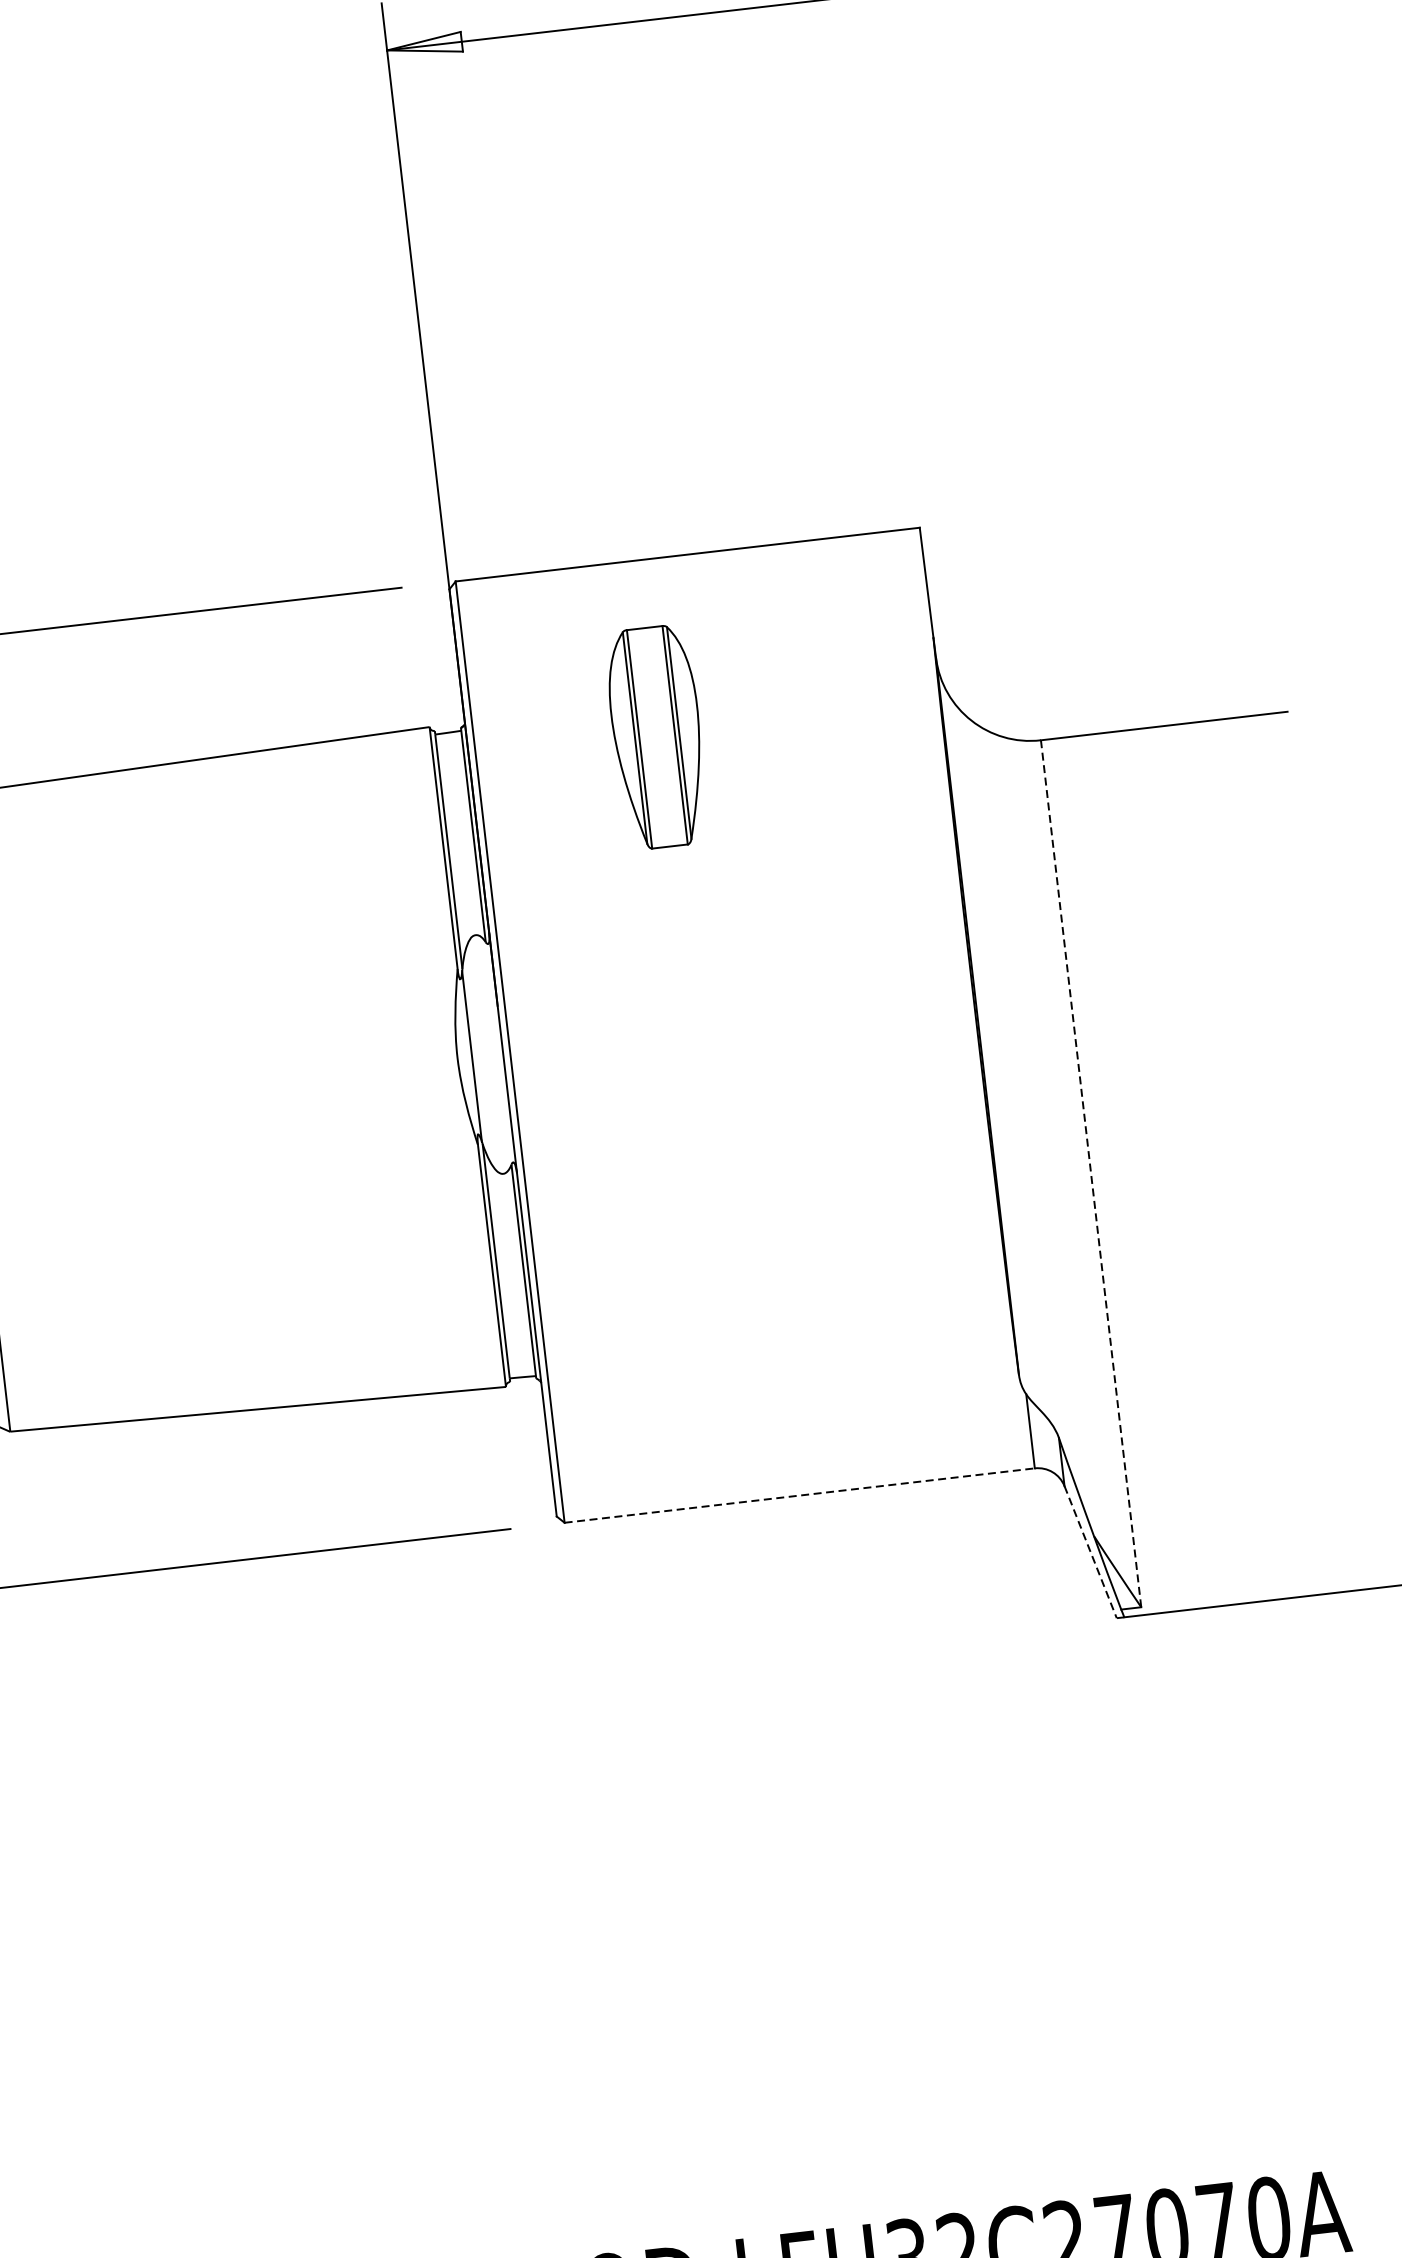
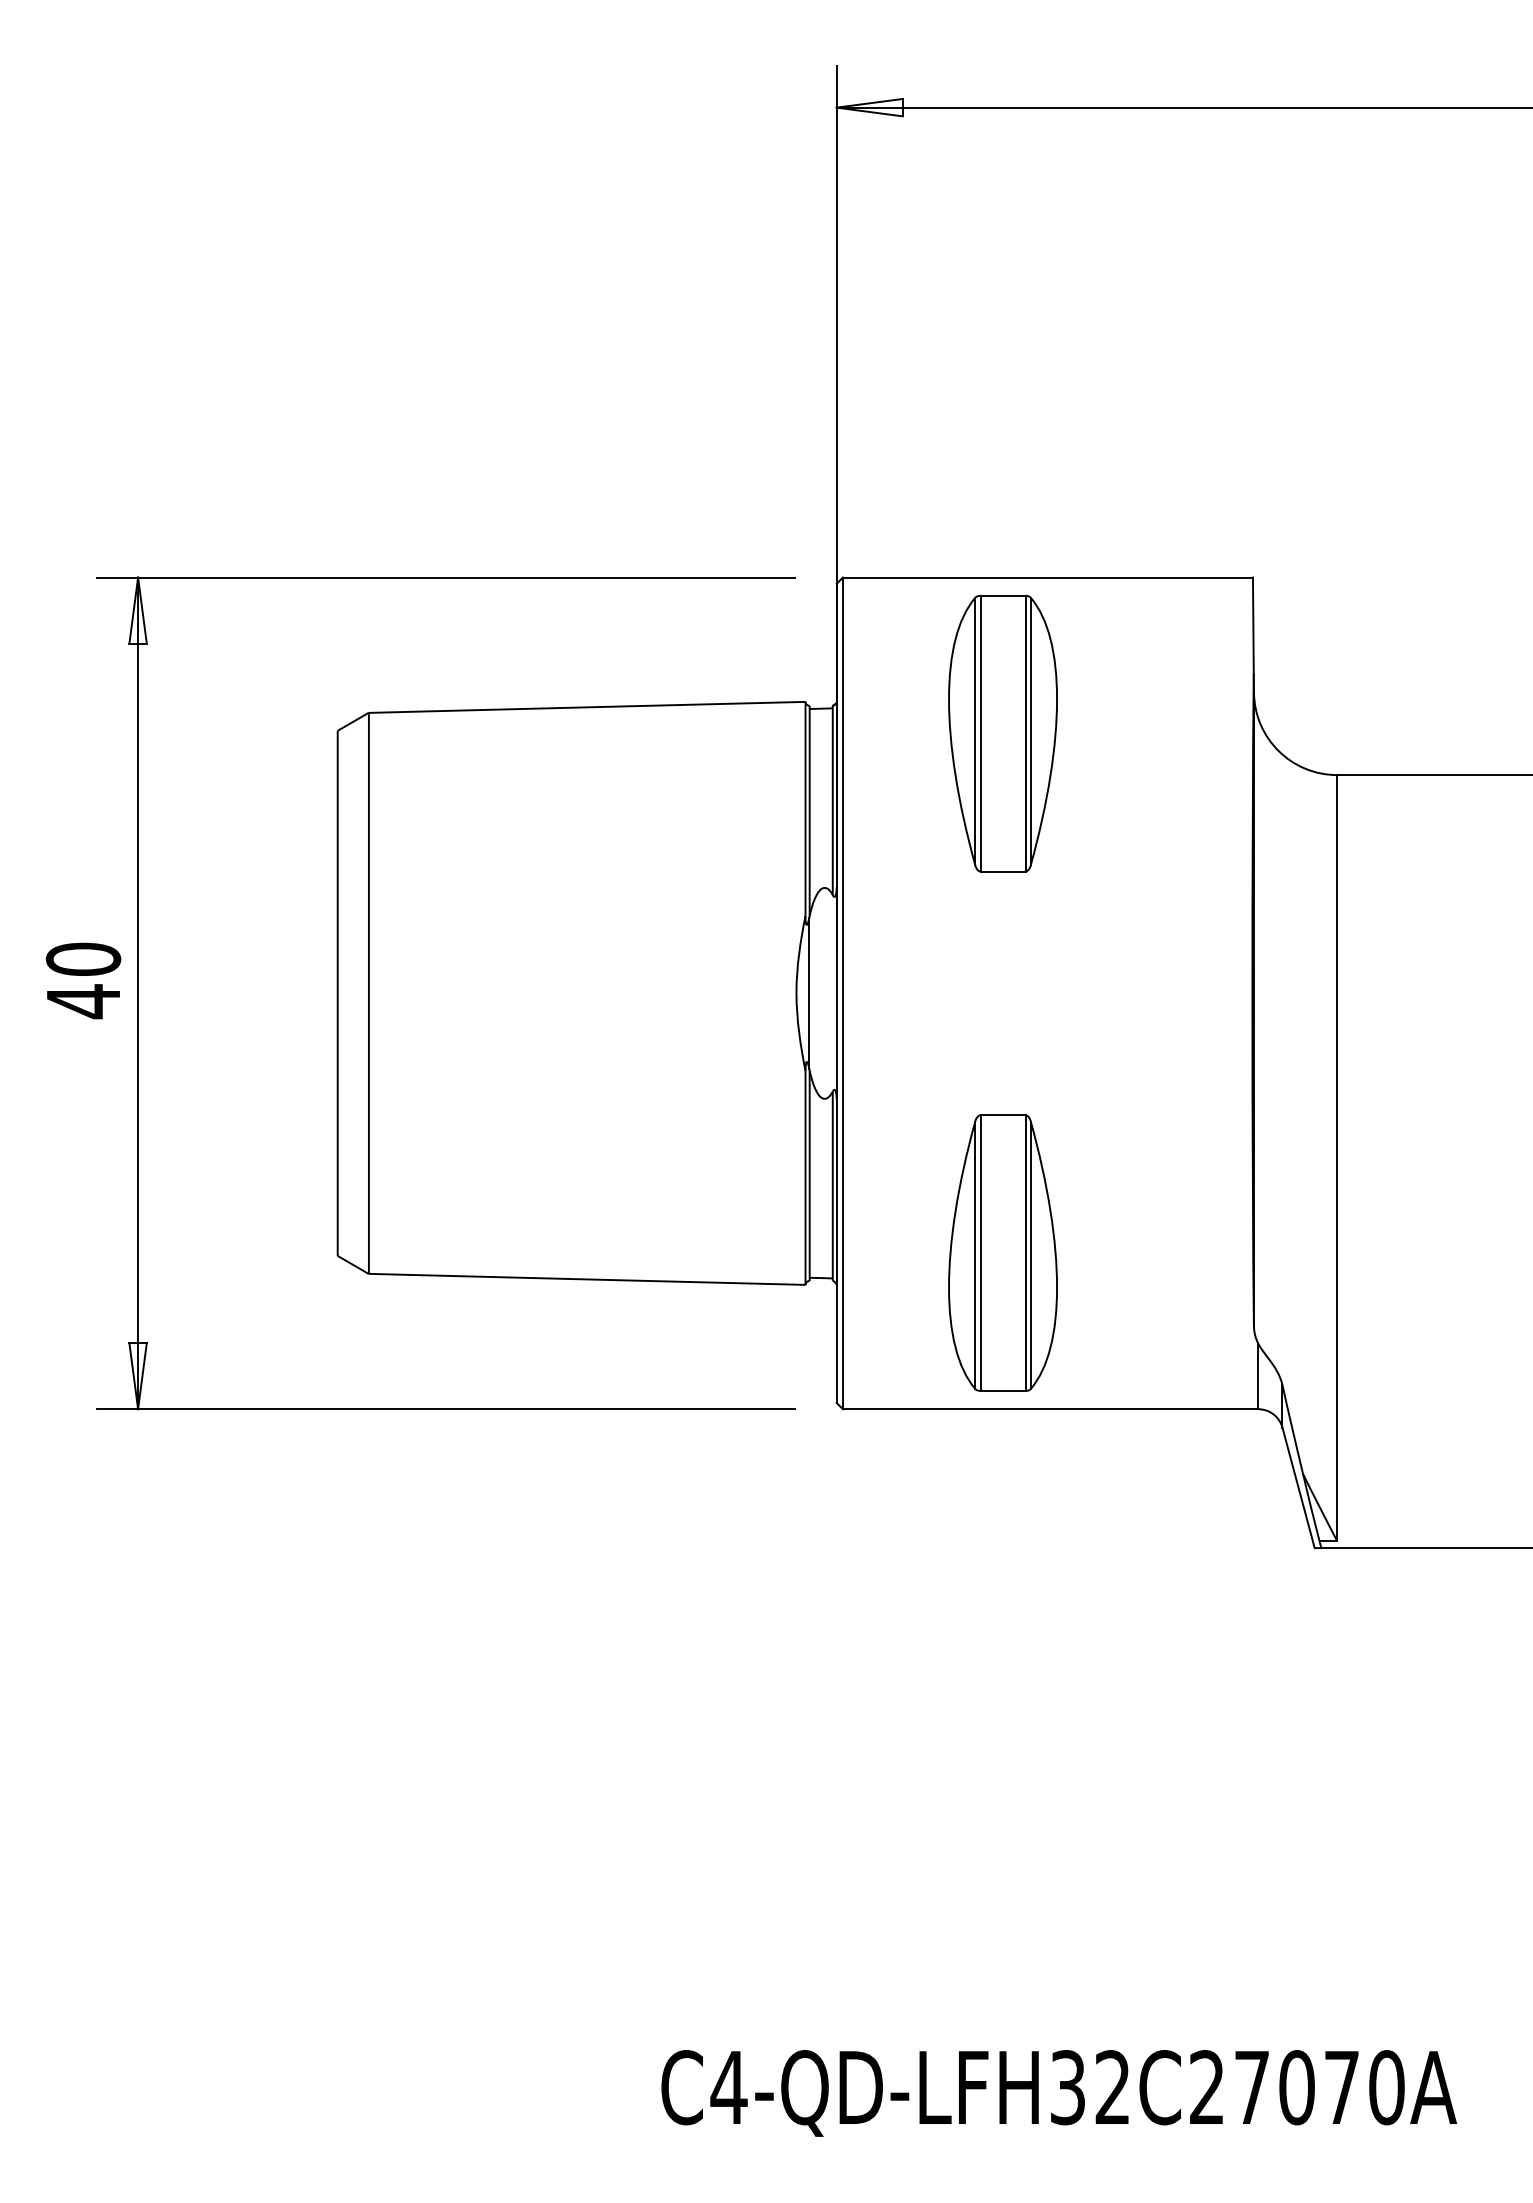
part: (656, 737) -> (1002, 733), size x1.43
line: (1091, 1174) -> (1337, 1158), dashed -> solid
part: (724, 1324) -> (1002, 1252), added
line: (799, 1495) -> (1050, 1409), dashed -> solid
line: (1090, 1552) -> (1298, 1488), dashed -> solid

